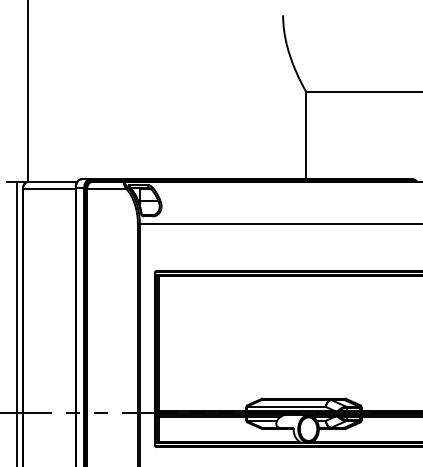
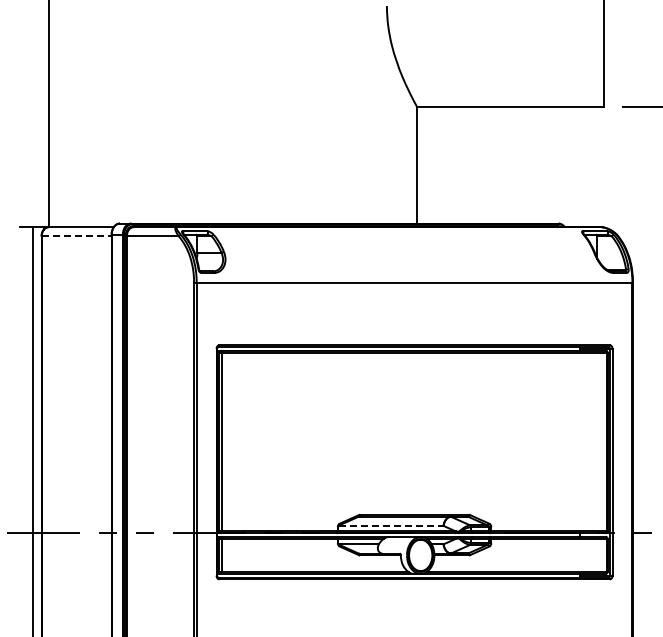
line: (50, 188) -> (77, 236), solid -> dashed
line: (286, 406) -> (391, 525), solid -> dashed

